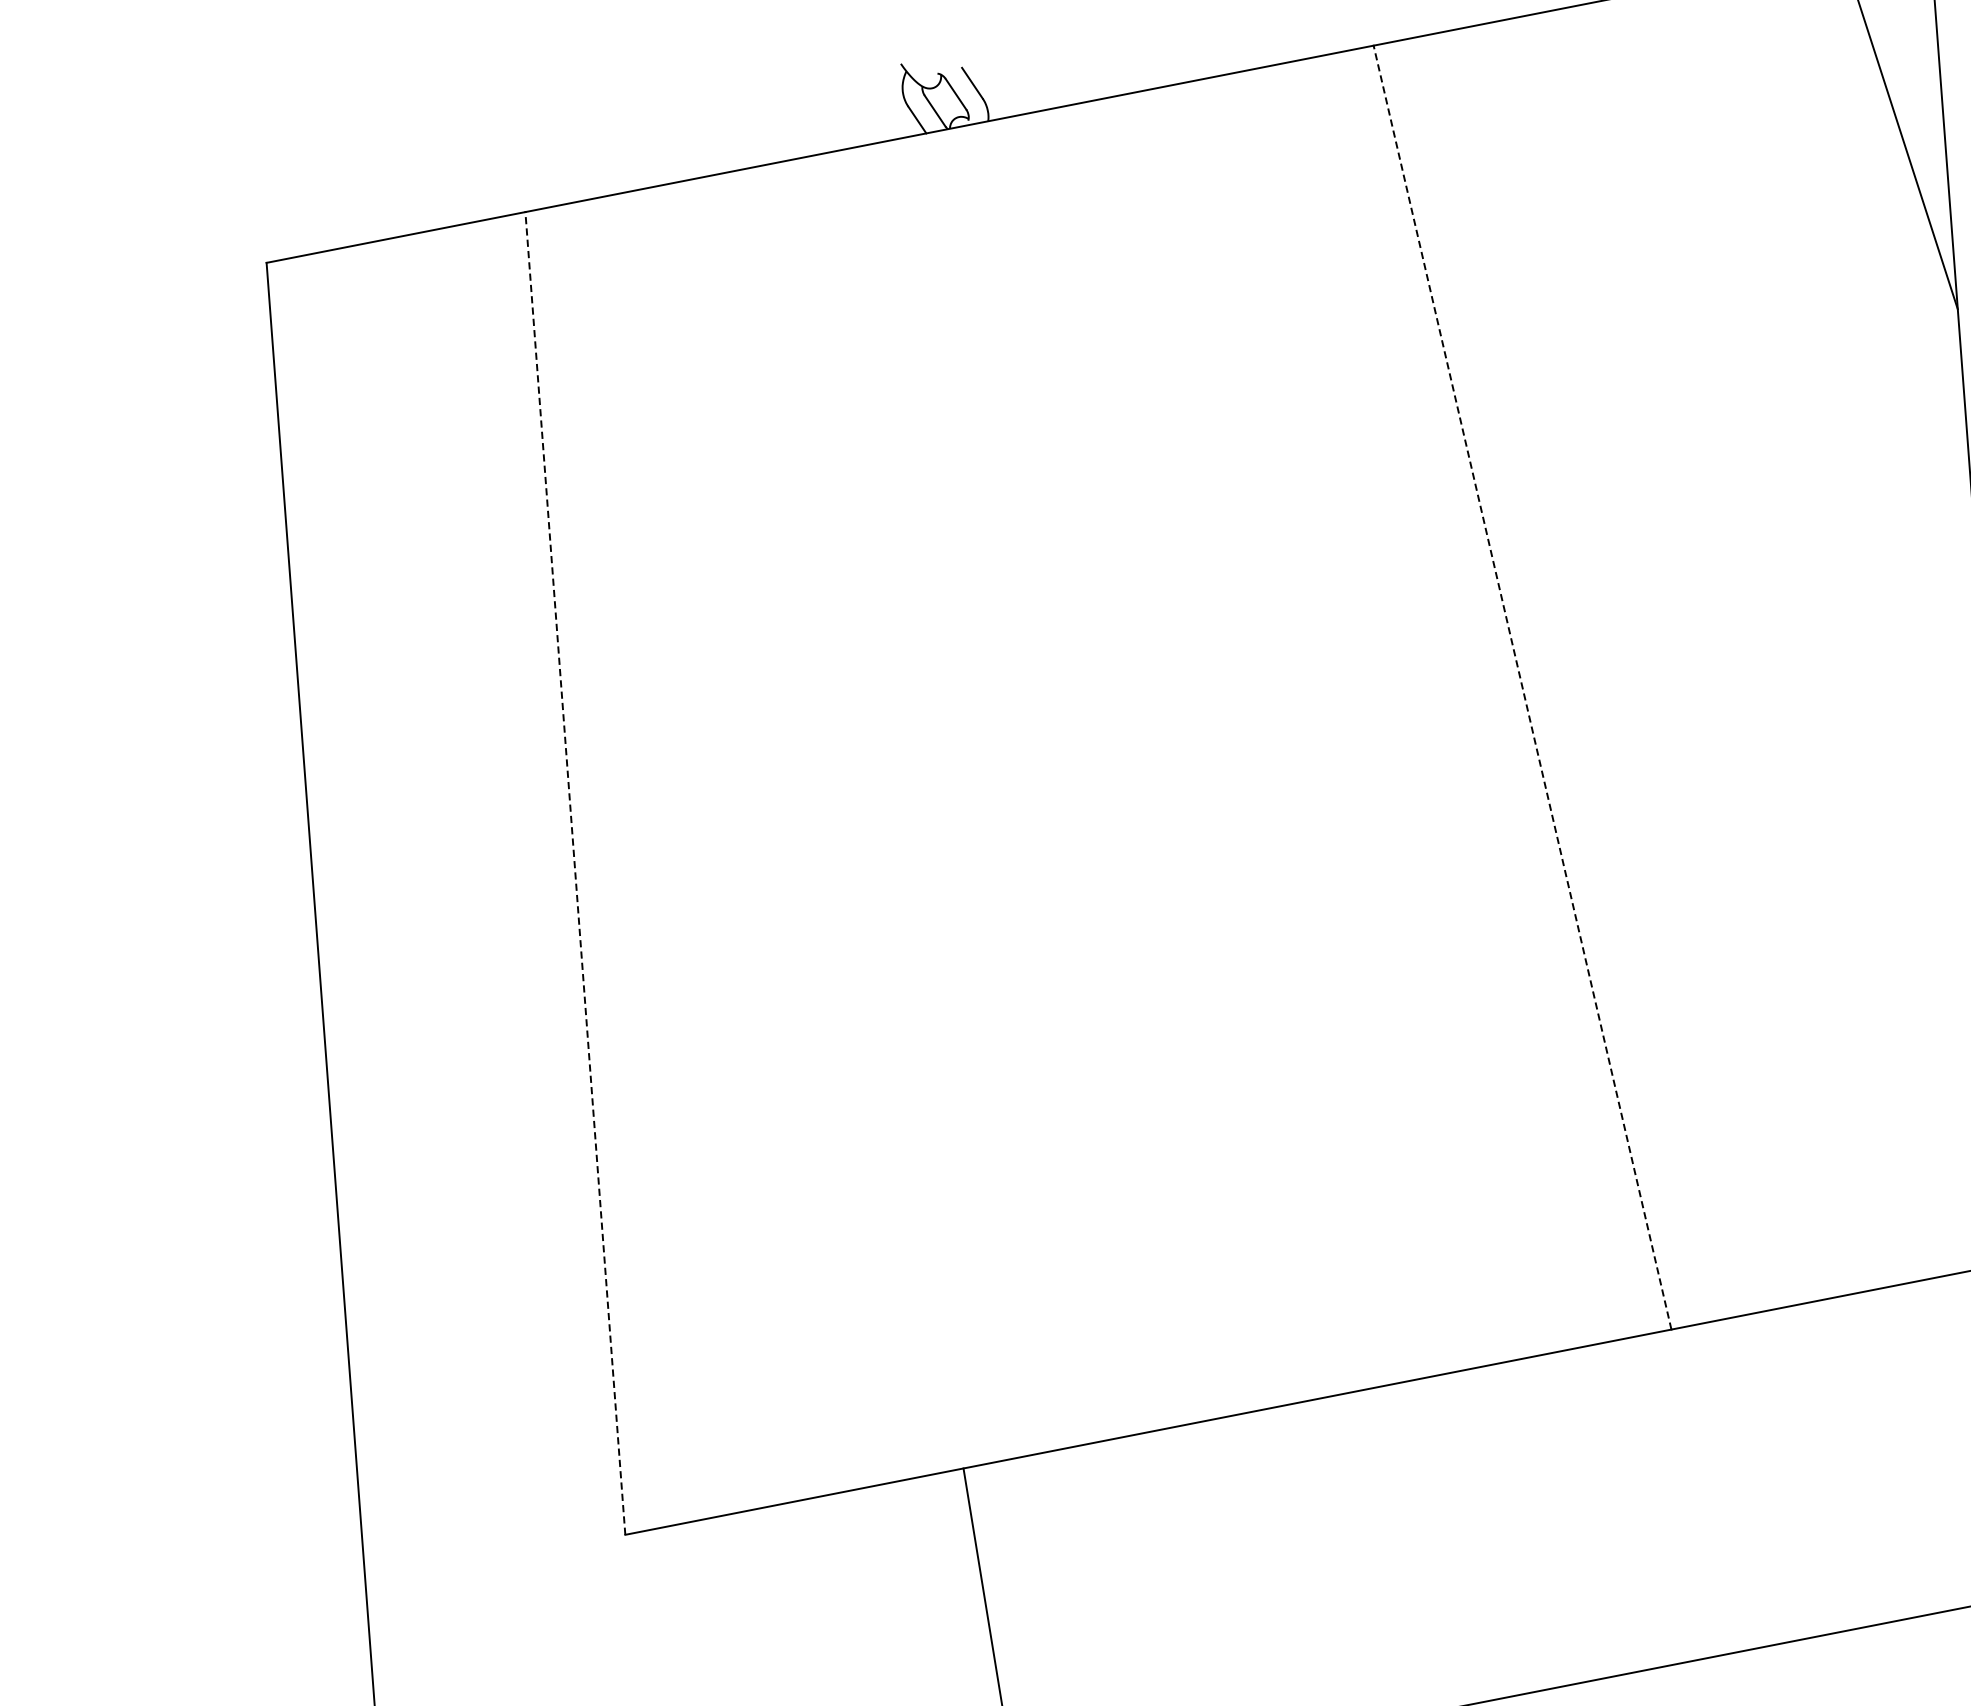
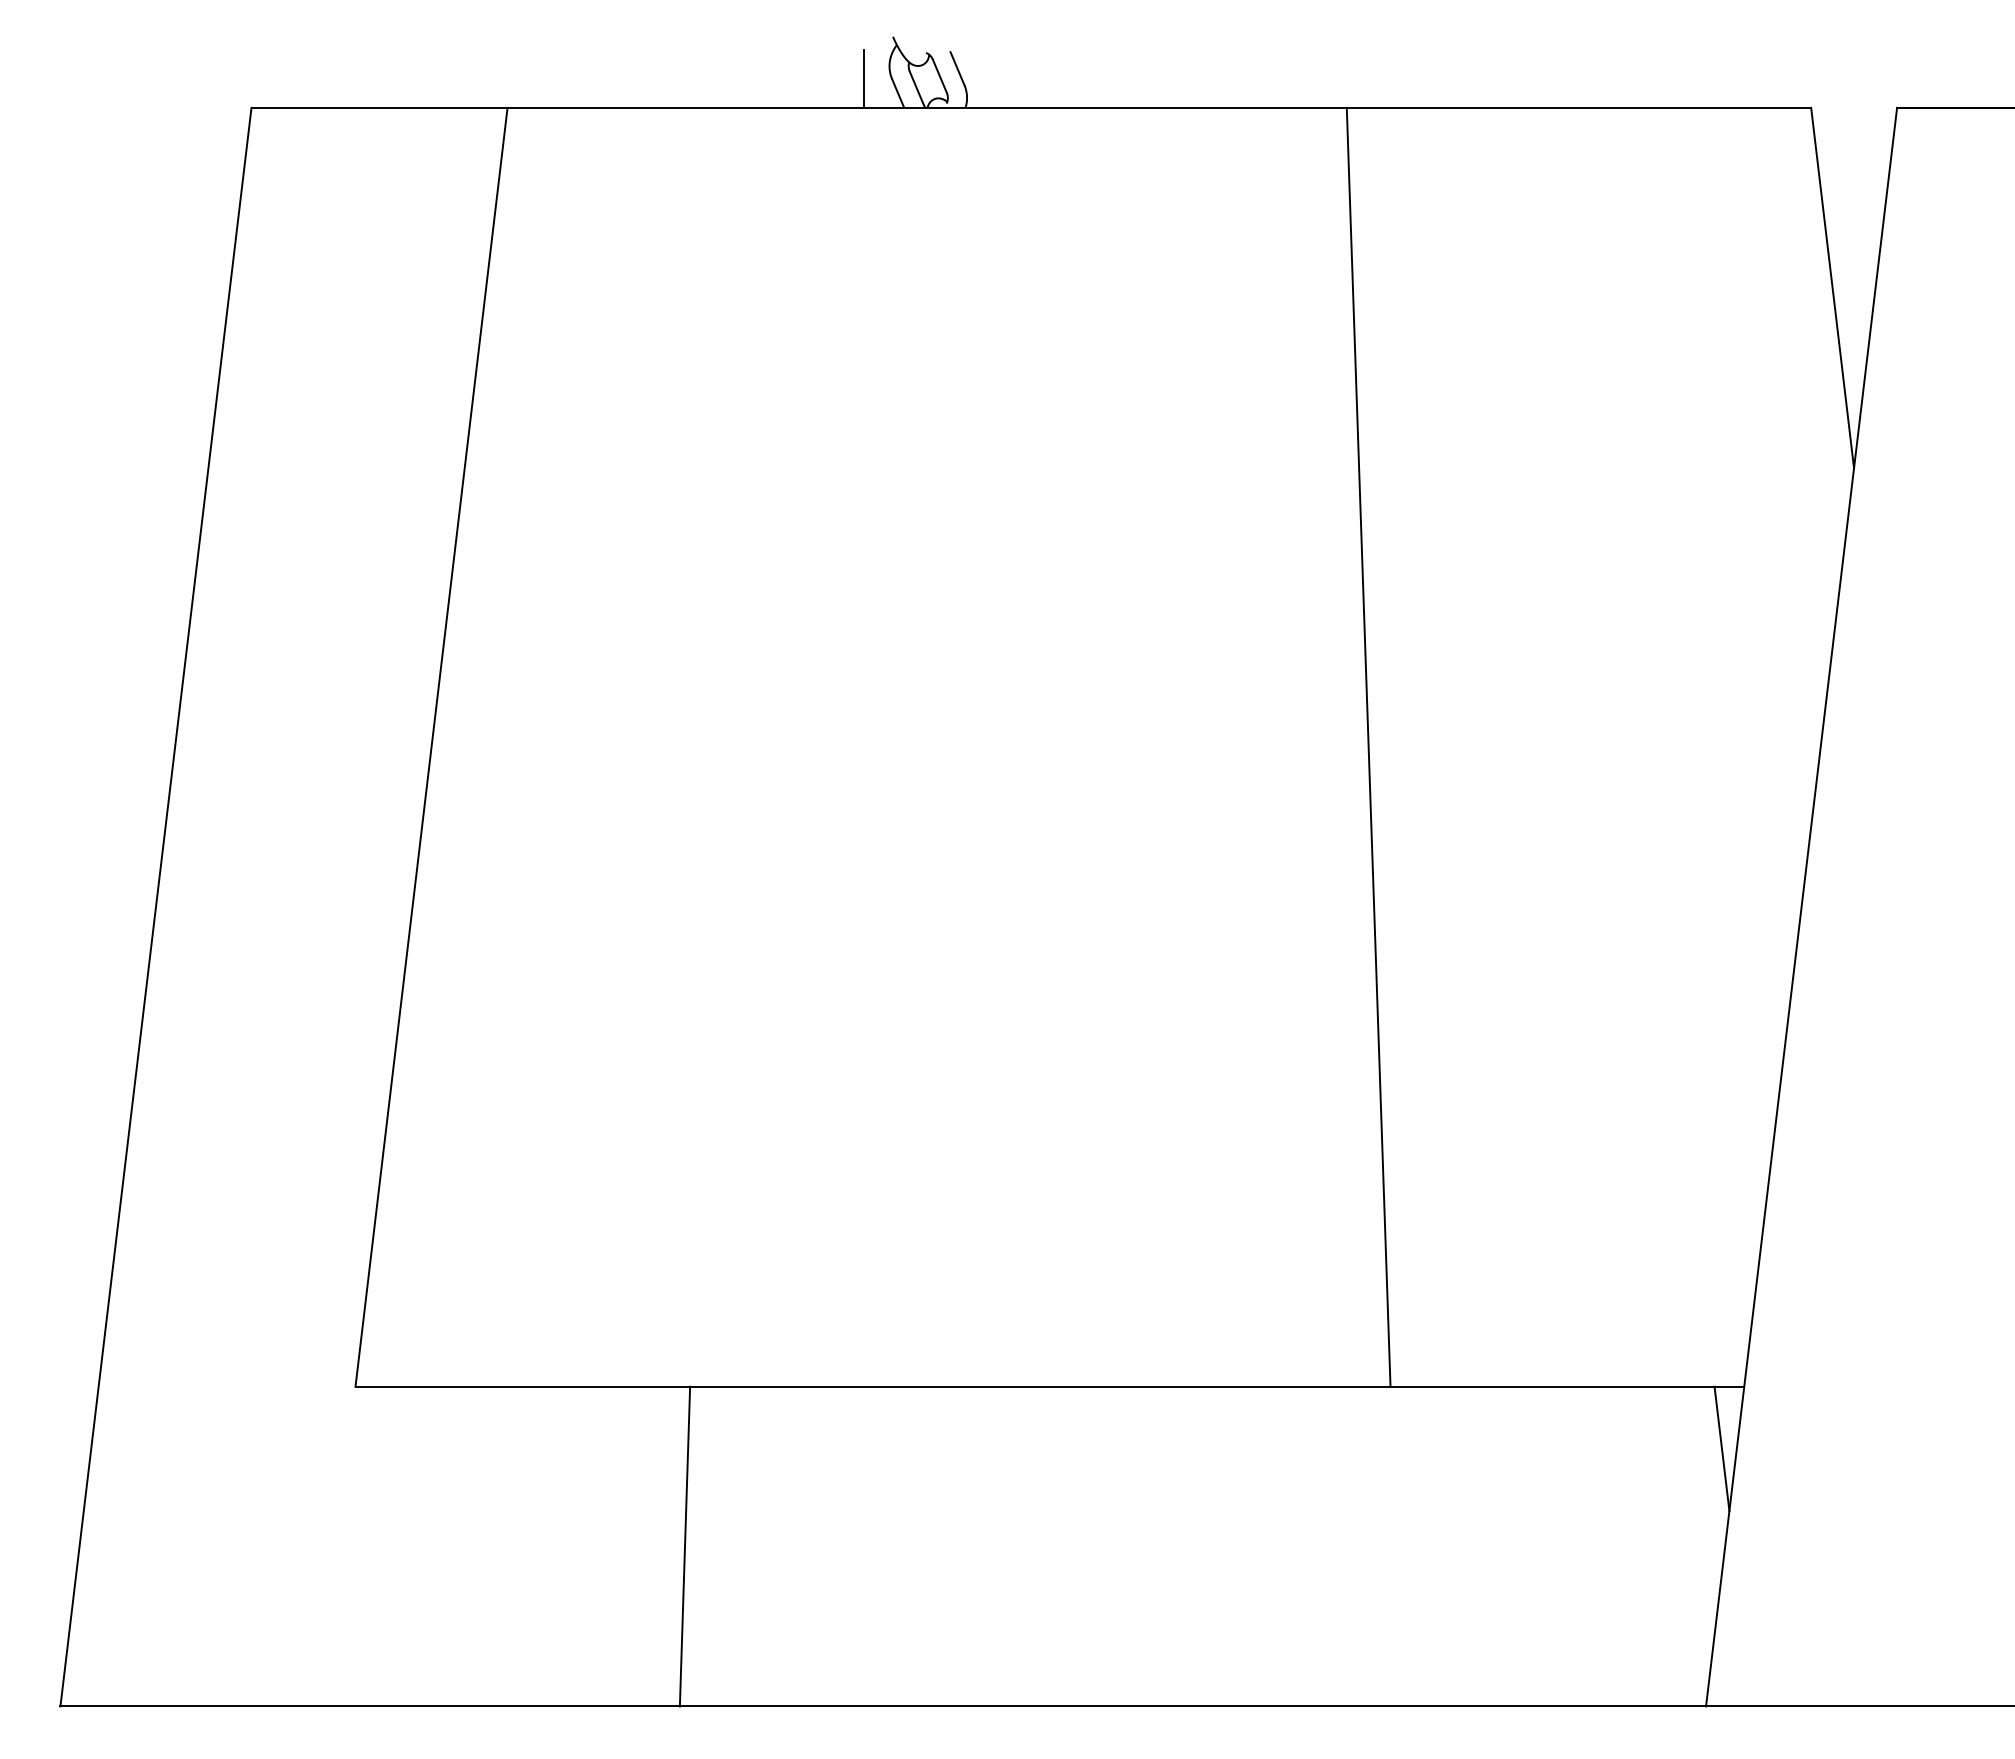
line: (879, 111) -> (863, 78), added
line: (1522, 687) -> (1368, 747), dashed -> solid
line: (575, 873) -> (431, 747), dashed -> solid

